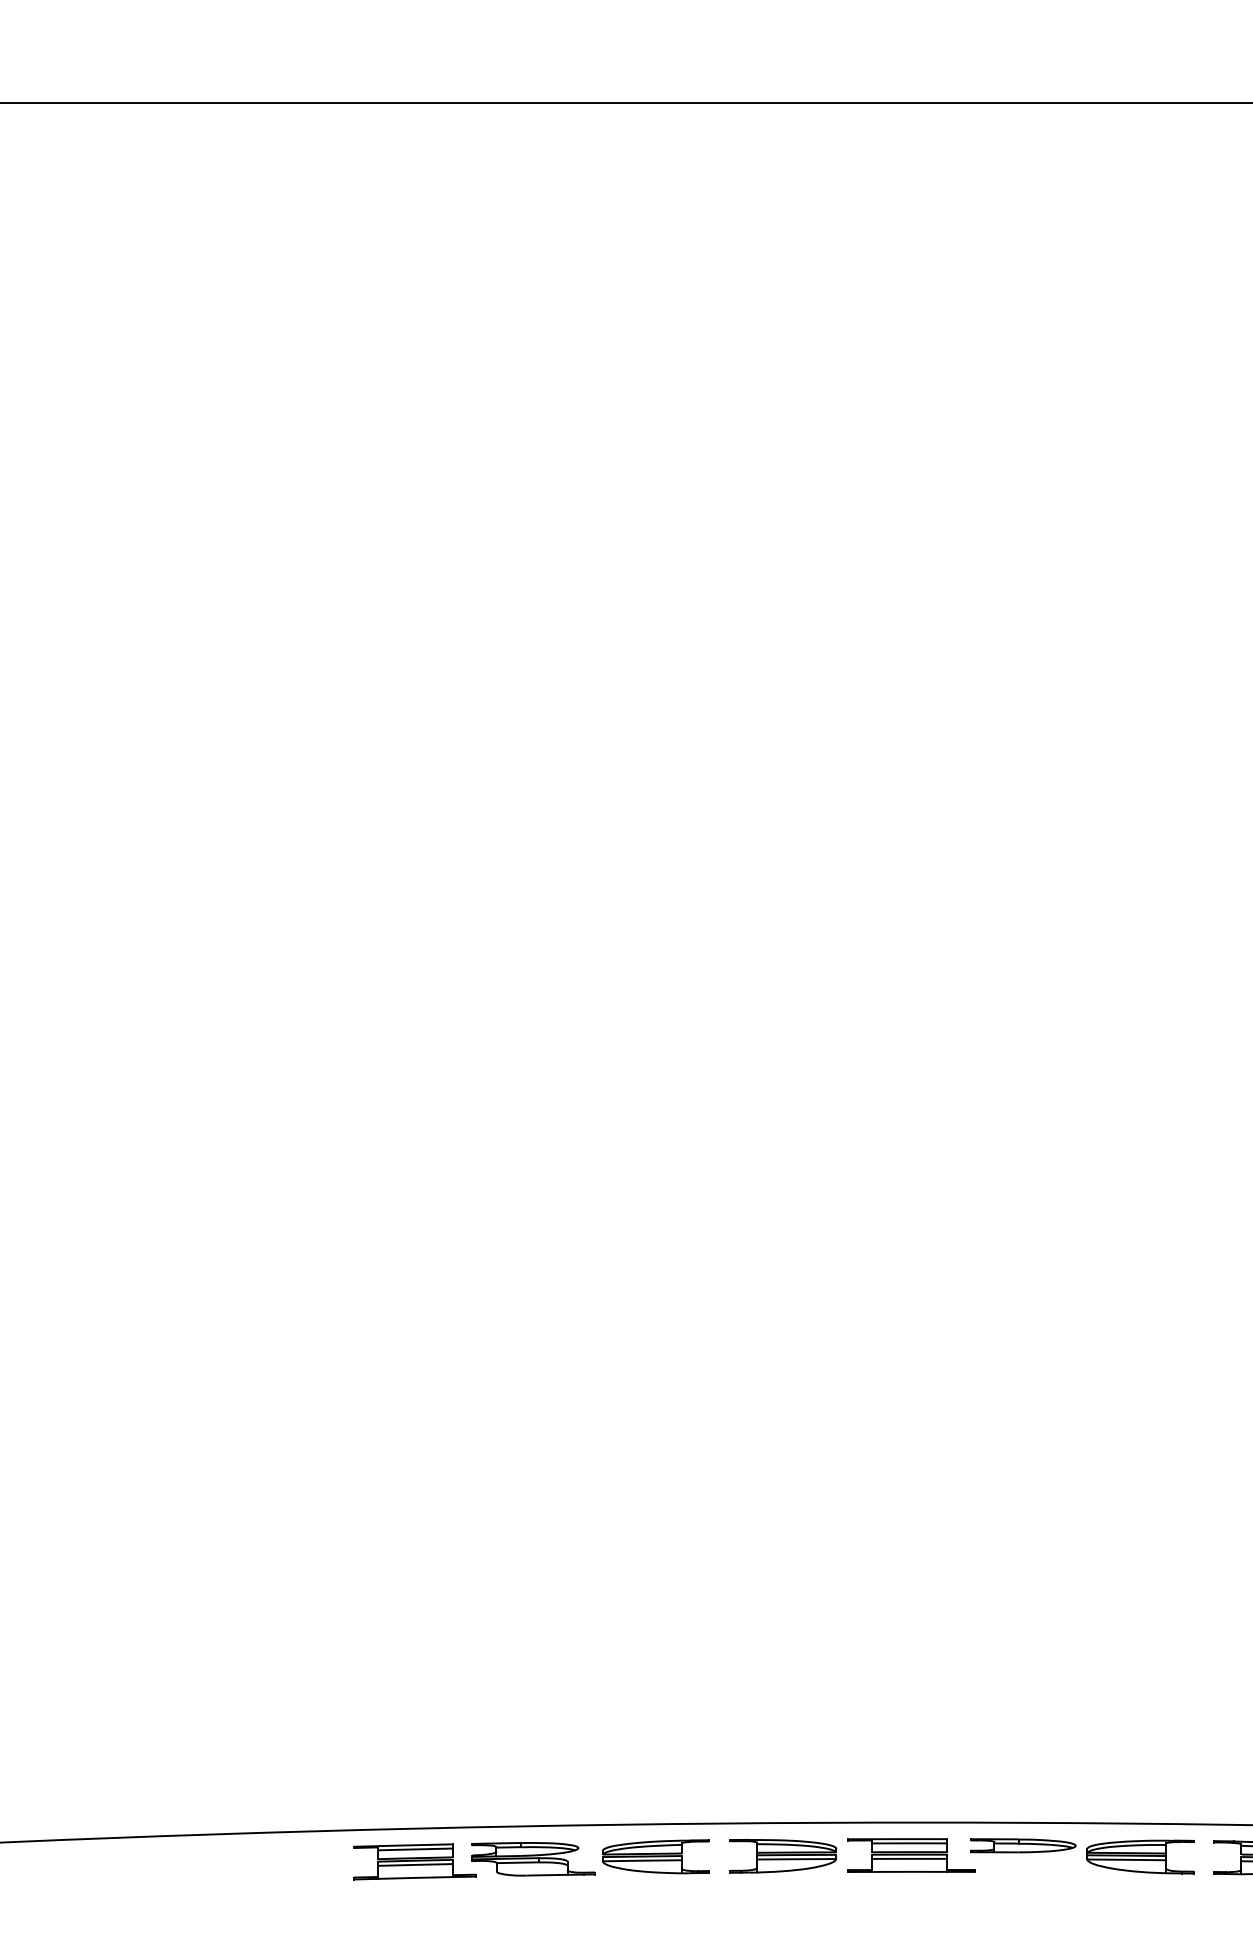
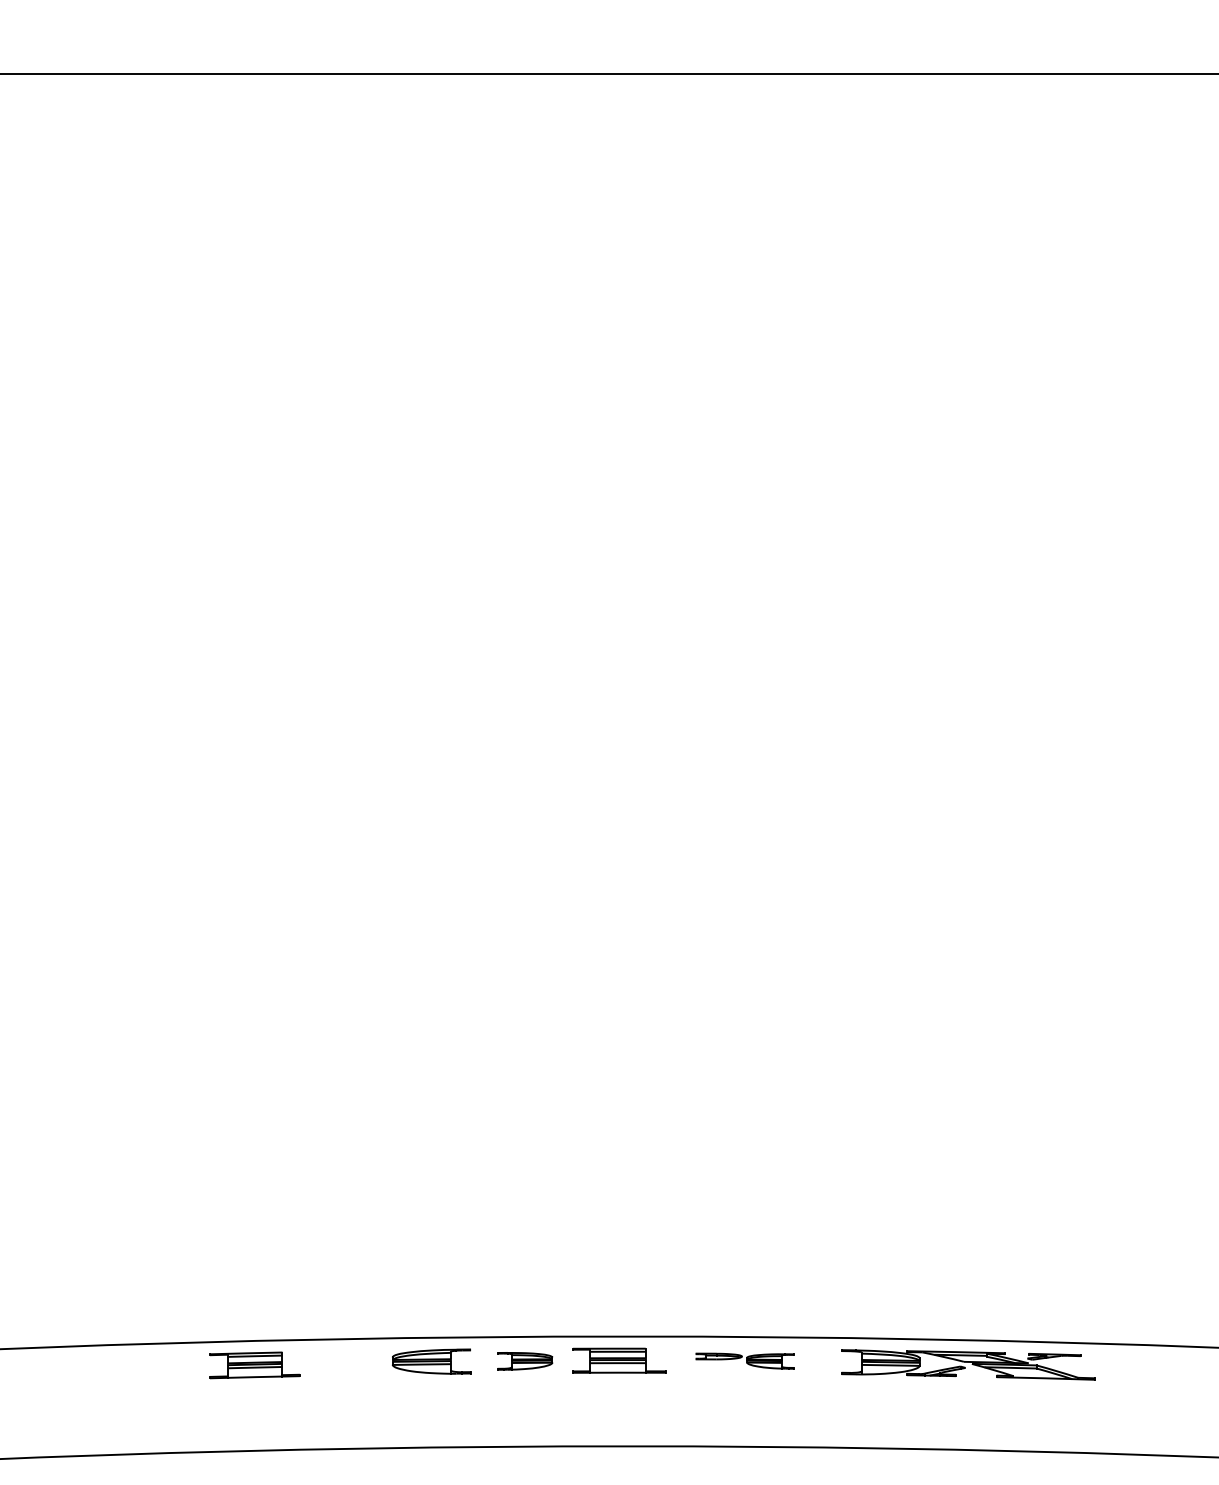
part: (1081, 1855) -> (744, 1360), size x0.6
part: (782, 1856) -> (524, 1361), size x0.7
part: (532, 1859) -> (341, 1363), removed

